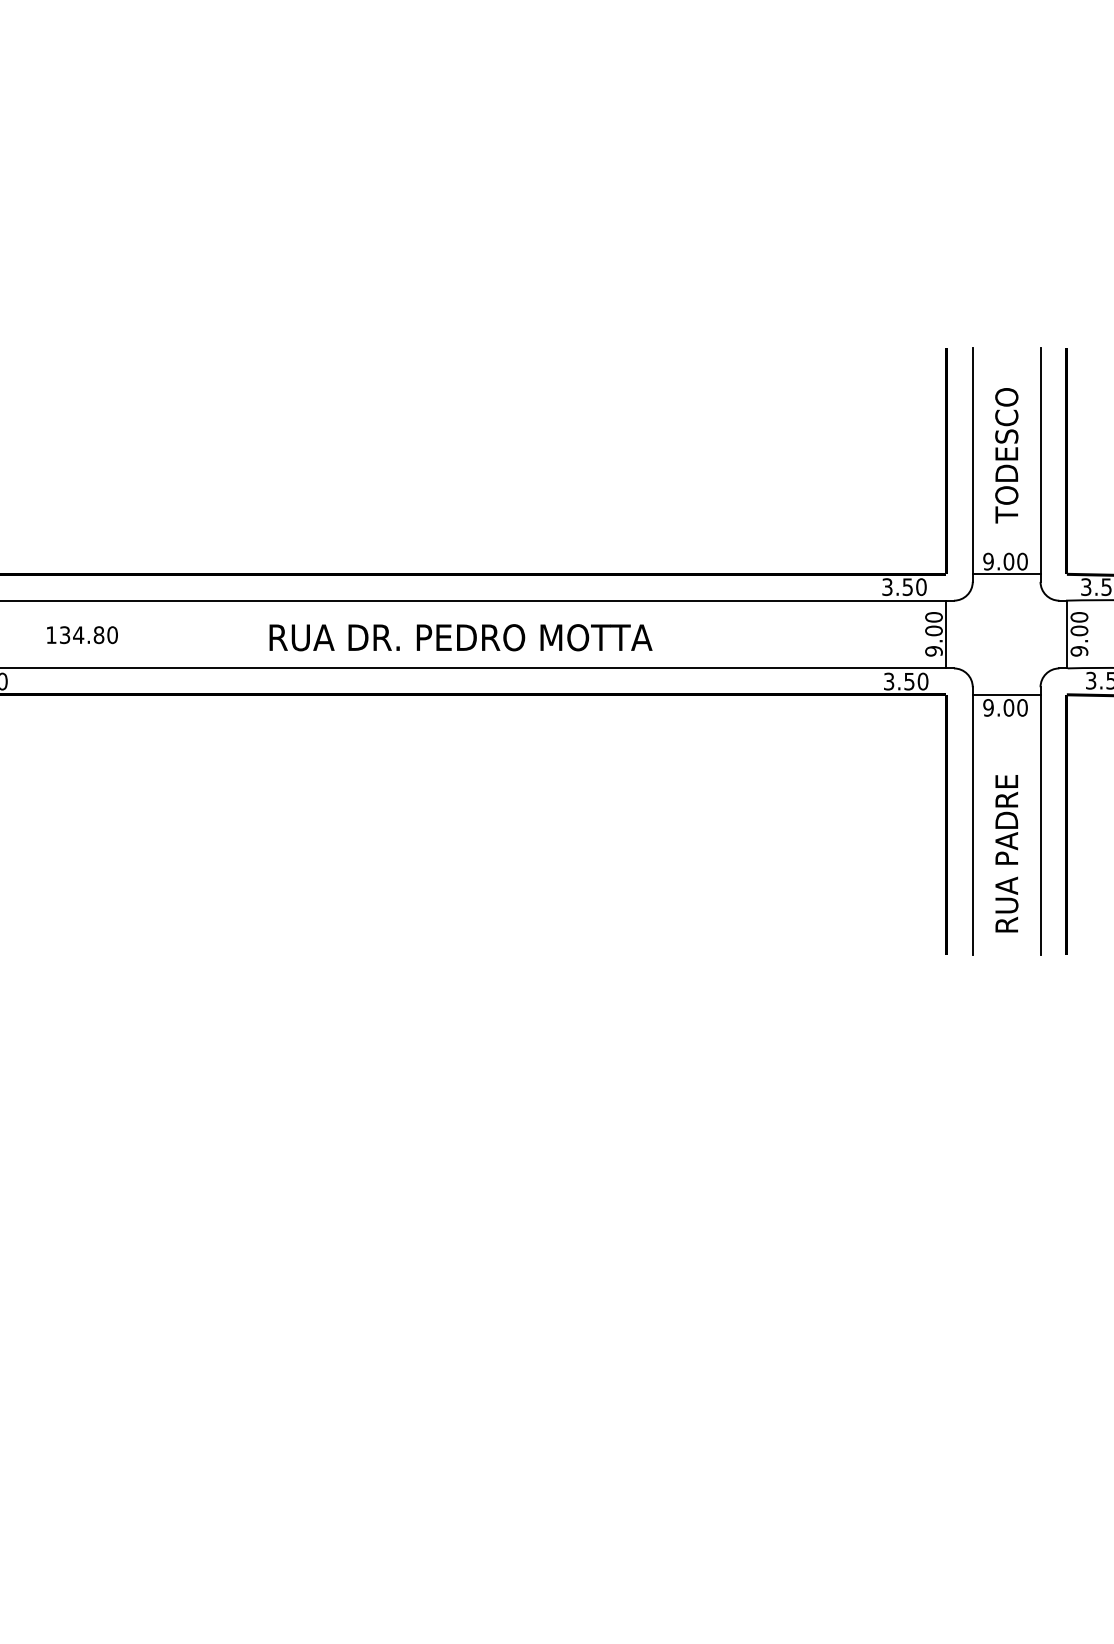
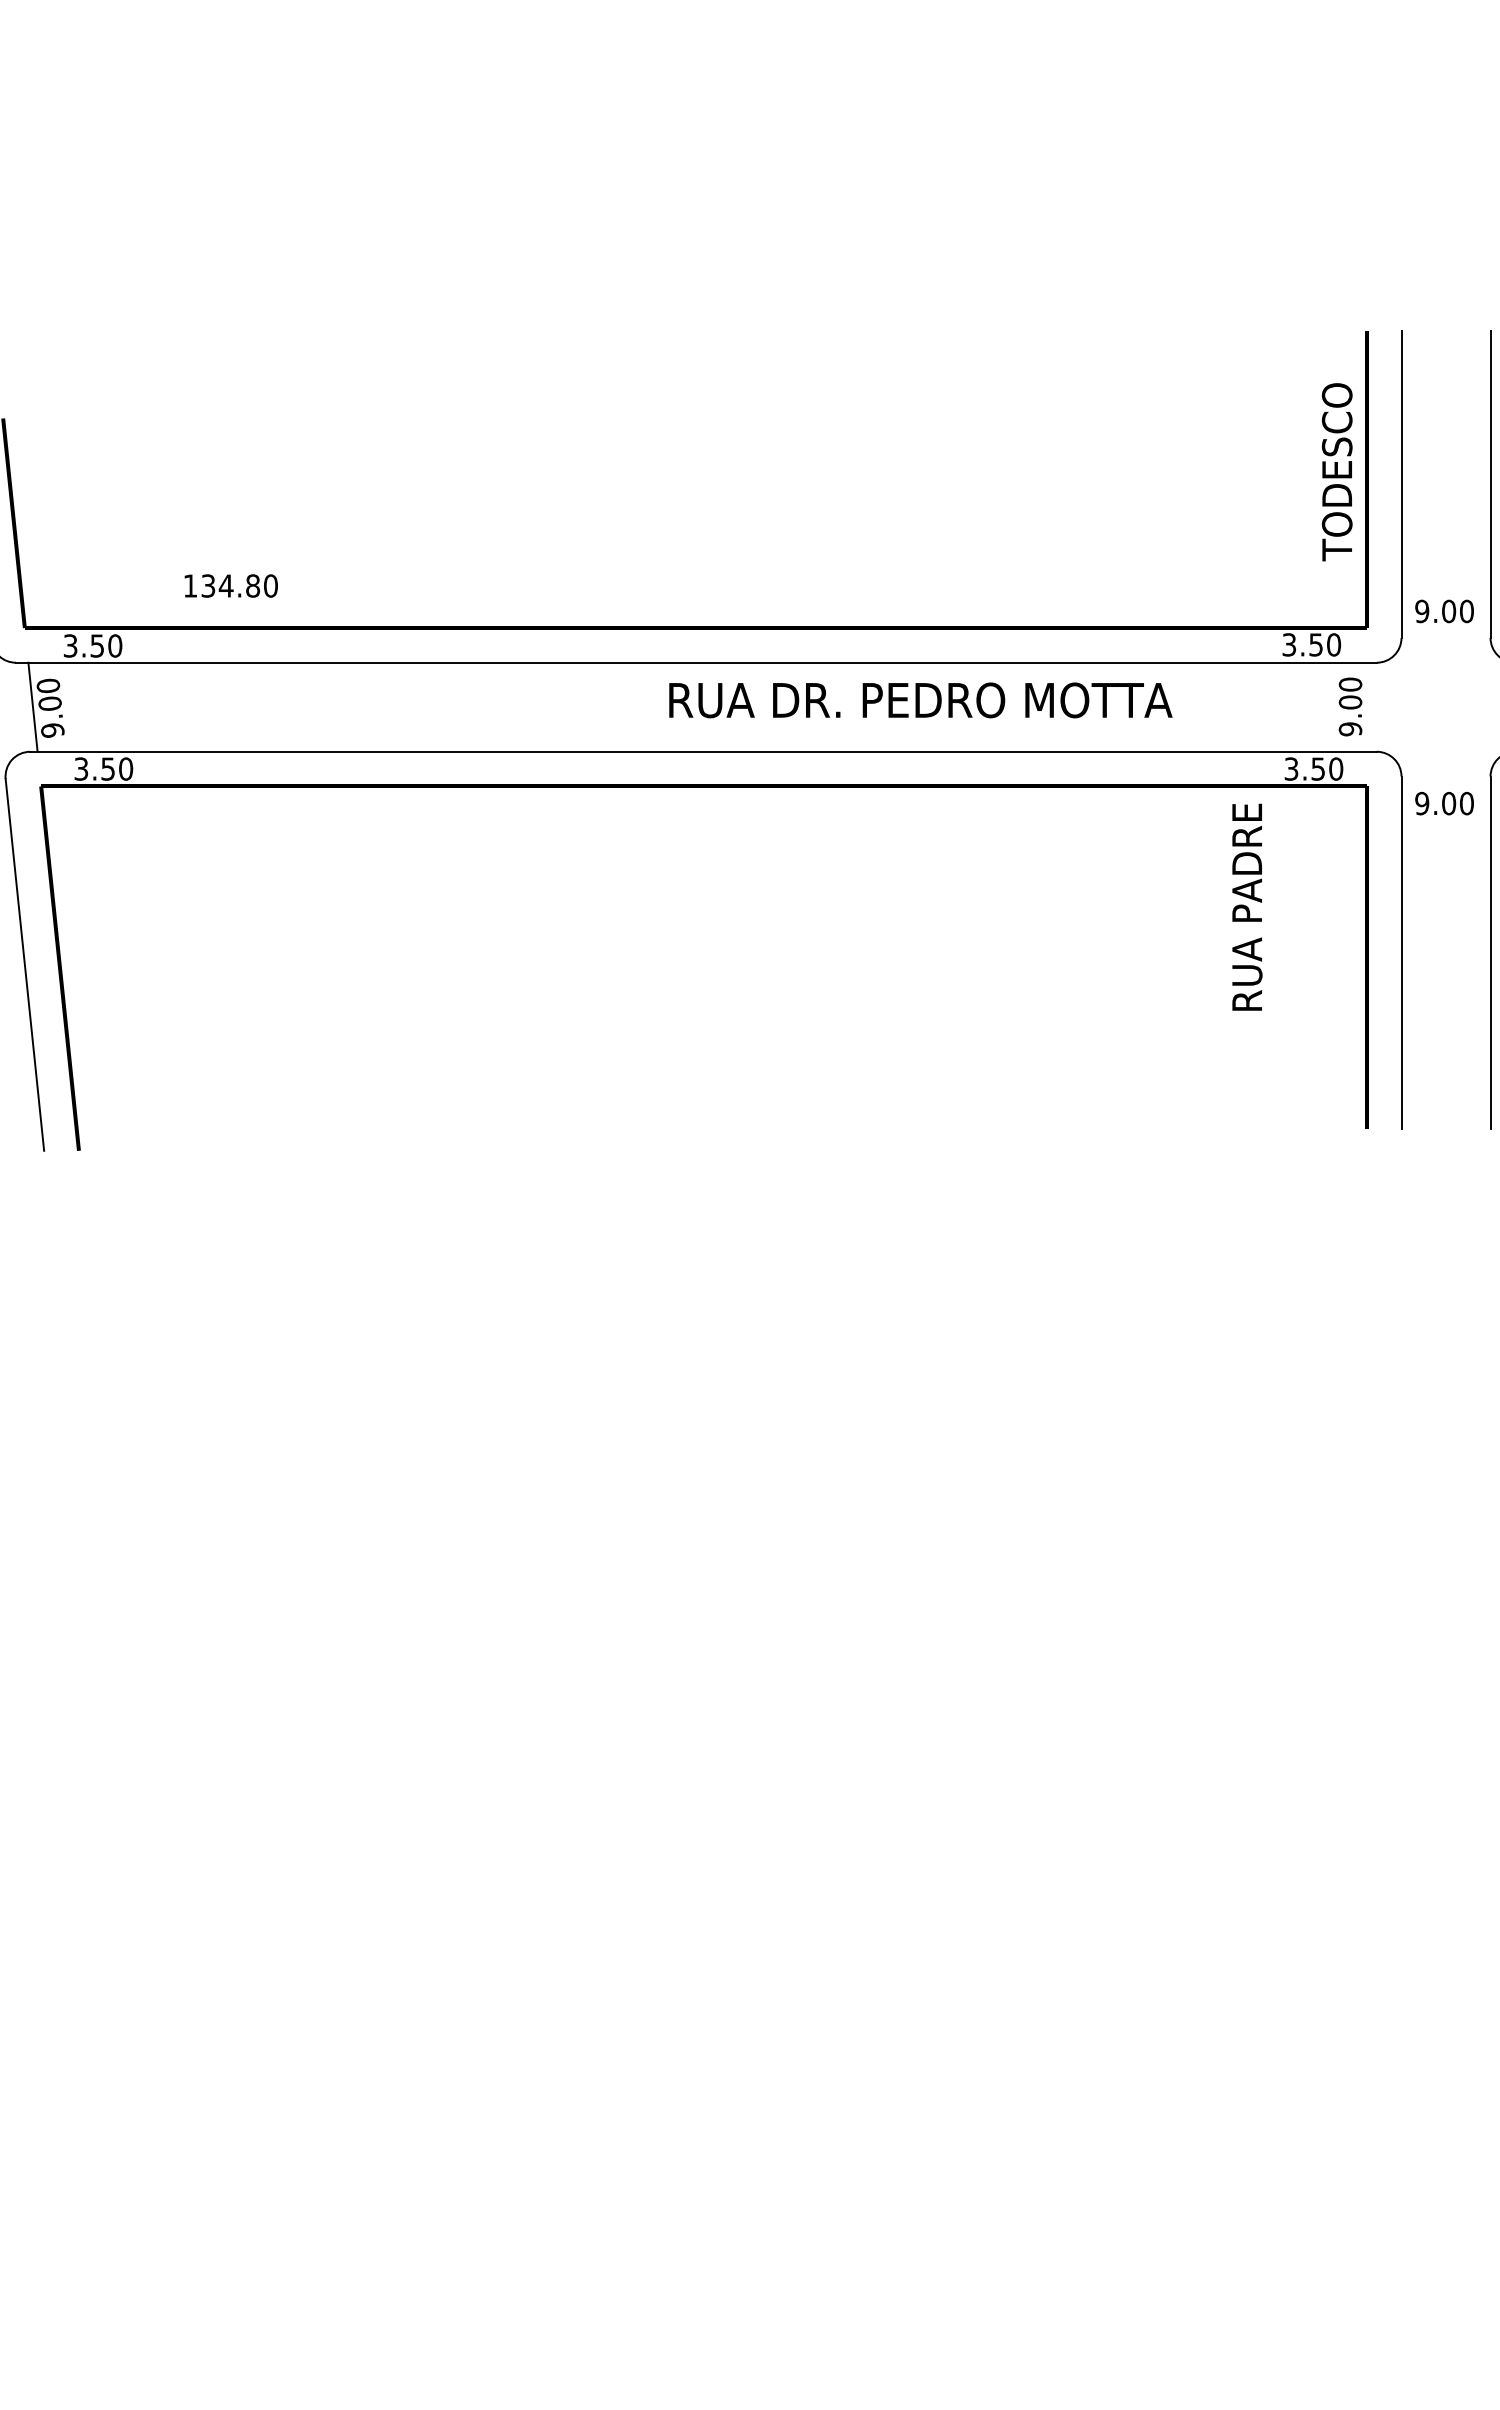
text: (1006, 455) -> (1336, 472), moved
line: (1006, 574) -> (1445, 628), removed
line: (946, 633) -> (1366, 706), removed
text: (81, 634) -> (230, 585), moved
text: (460, 637) -> (920, 700), moved
line: (1006, 694) -> (1445, 786), removed
text: (1007, 853) -> (1247, 906), moved

